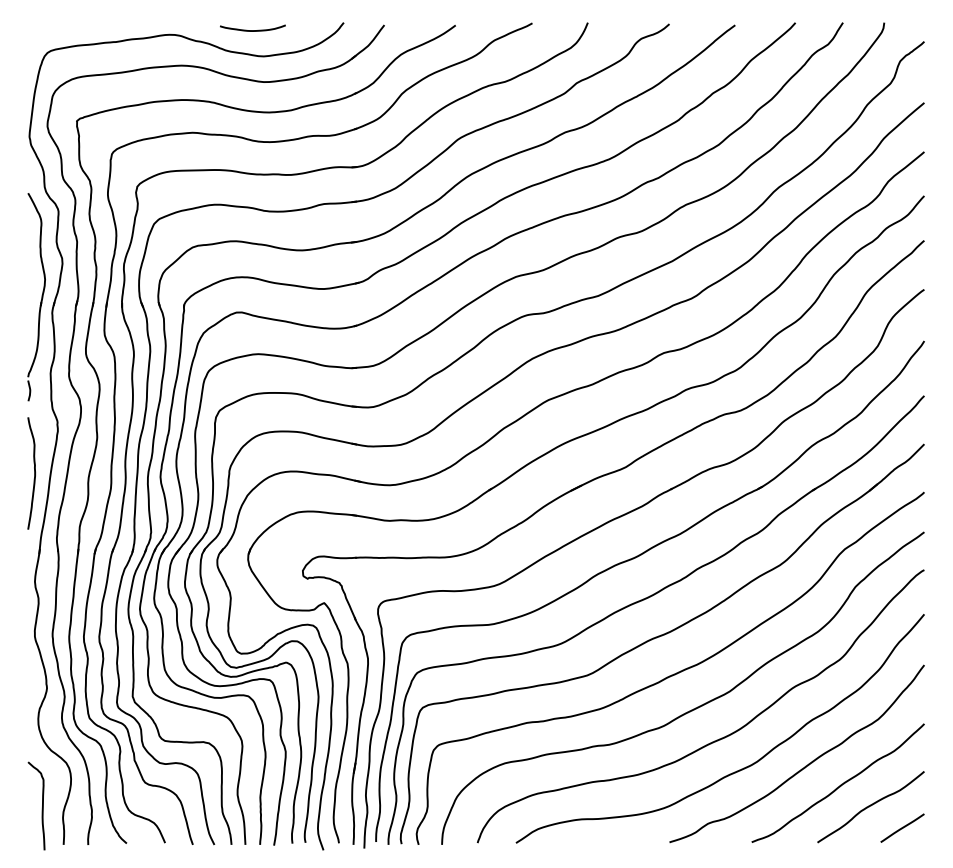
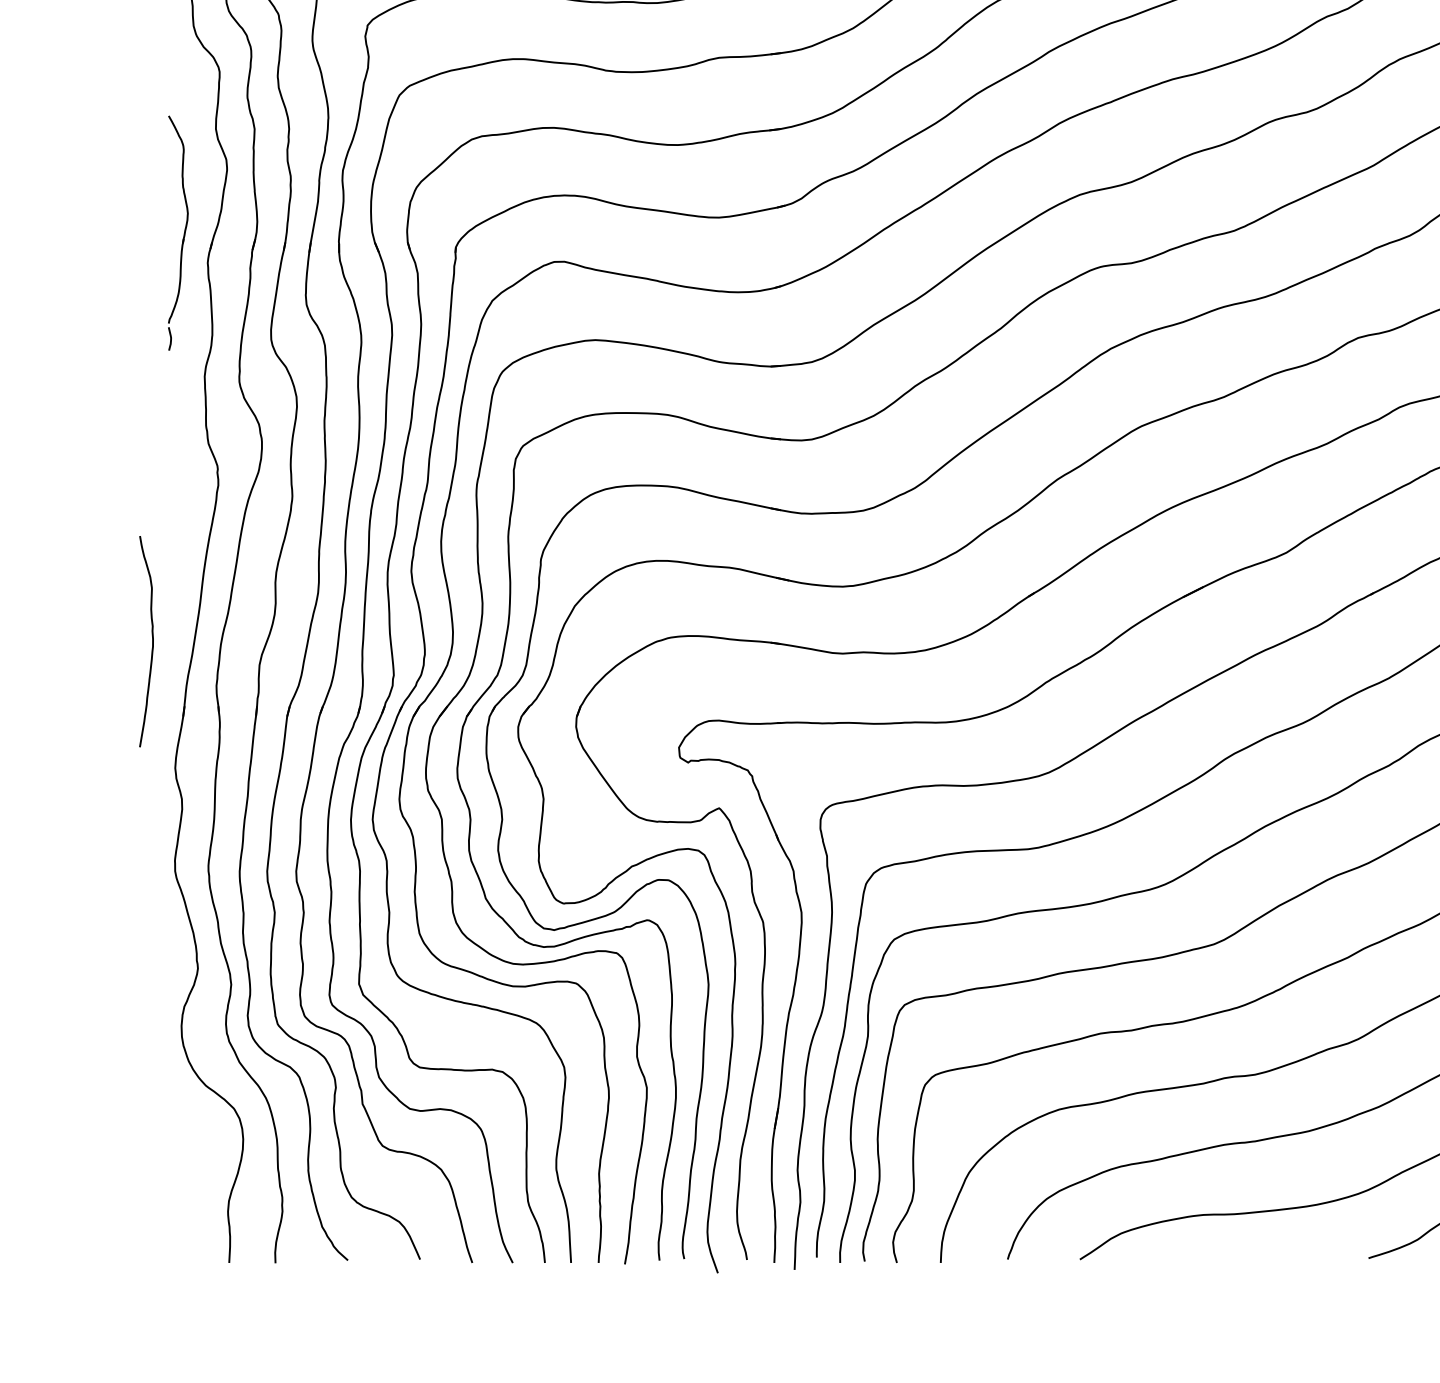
part: (36, 297) -> (178, 233), size x0.6
curve: (34, 473) -> (151, 641), moved
curve: (41, 808) -> (187, 1194), removed

